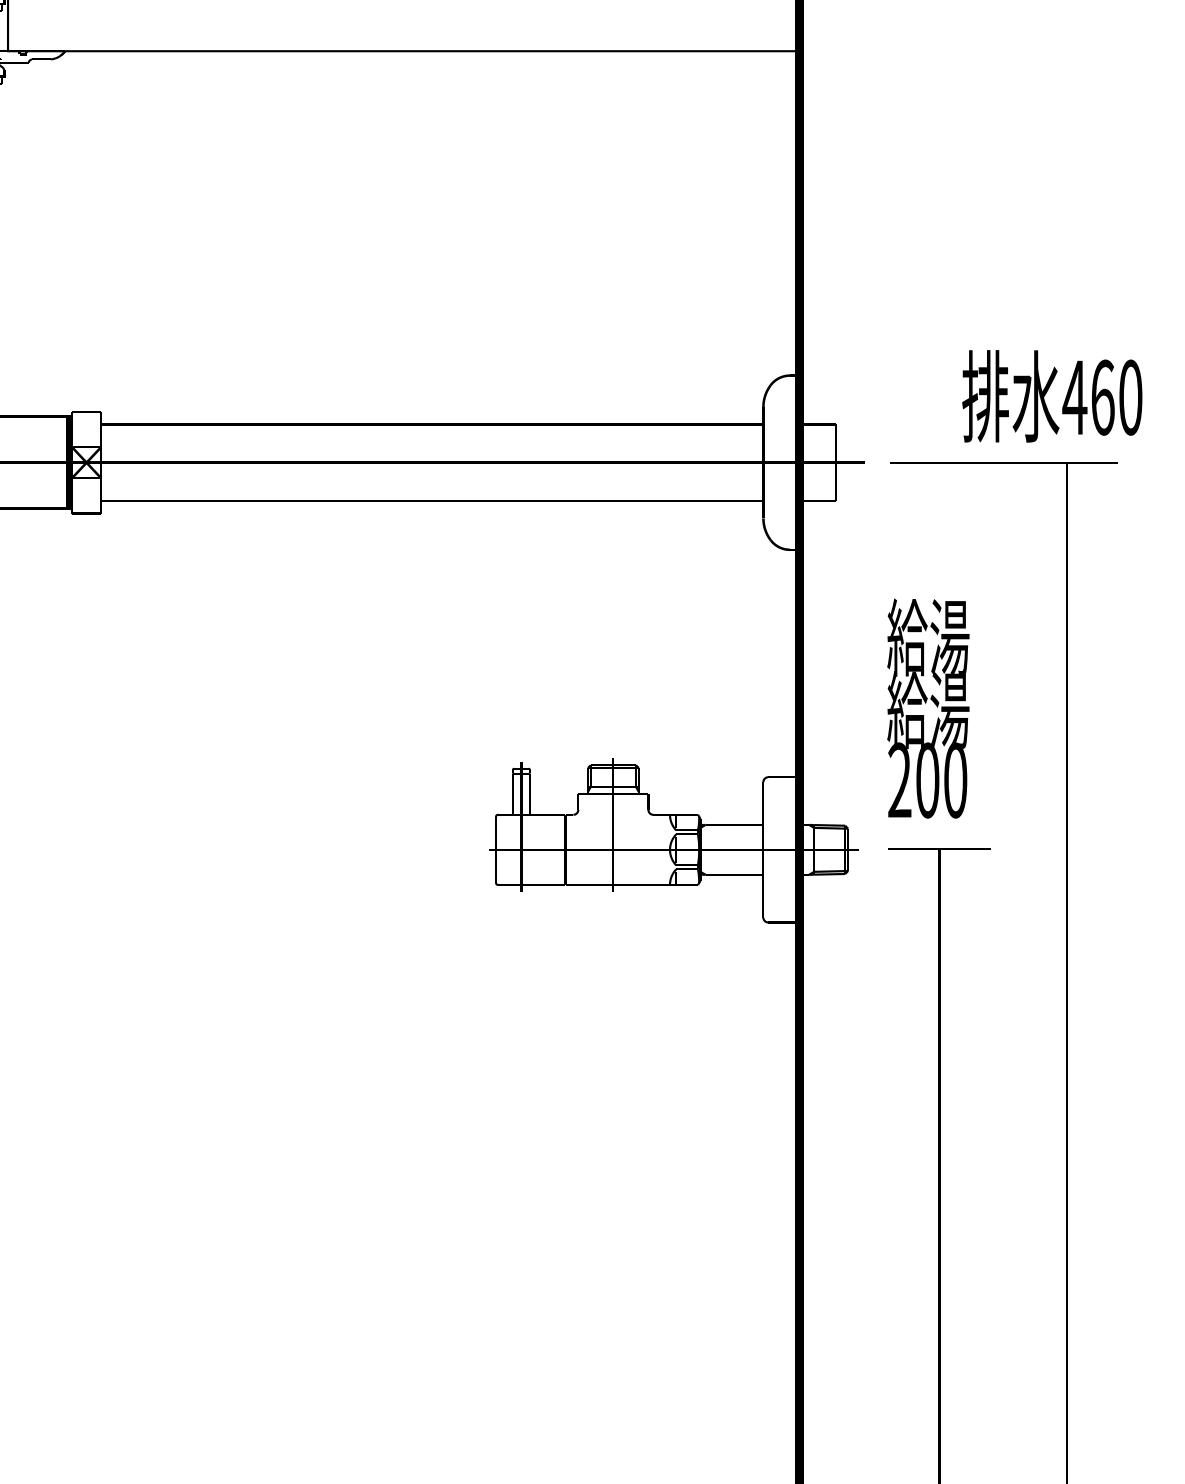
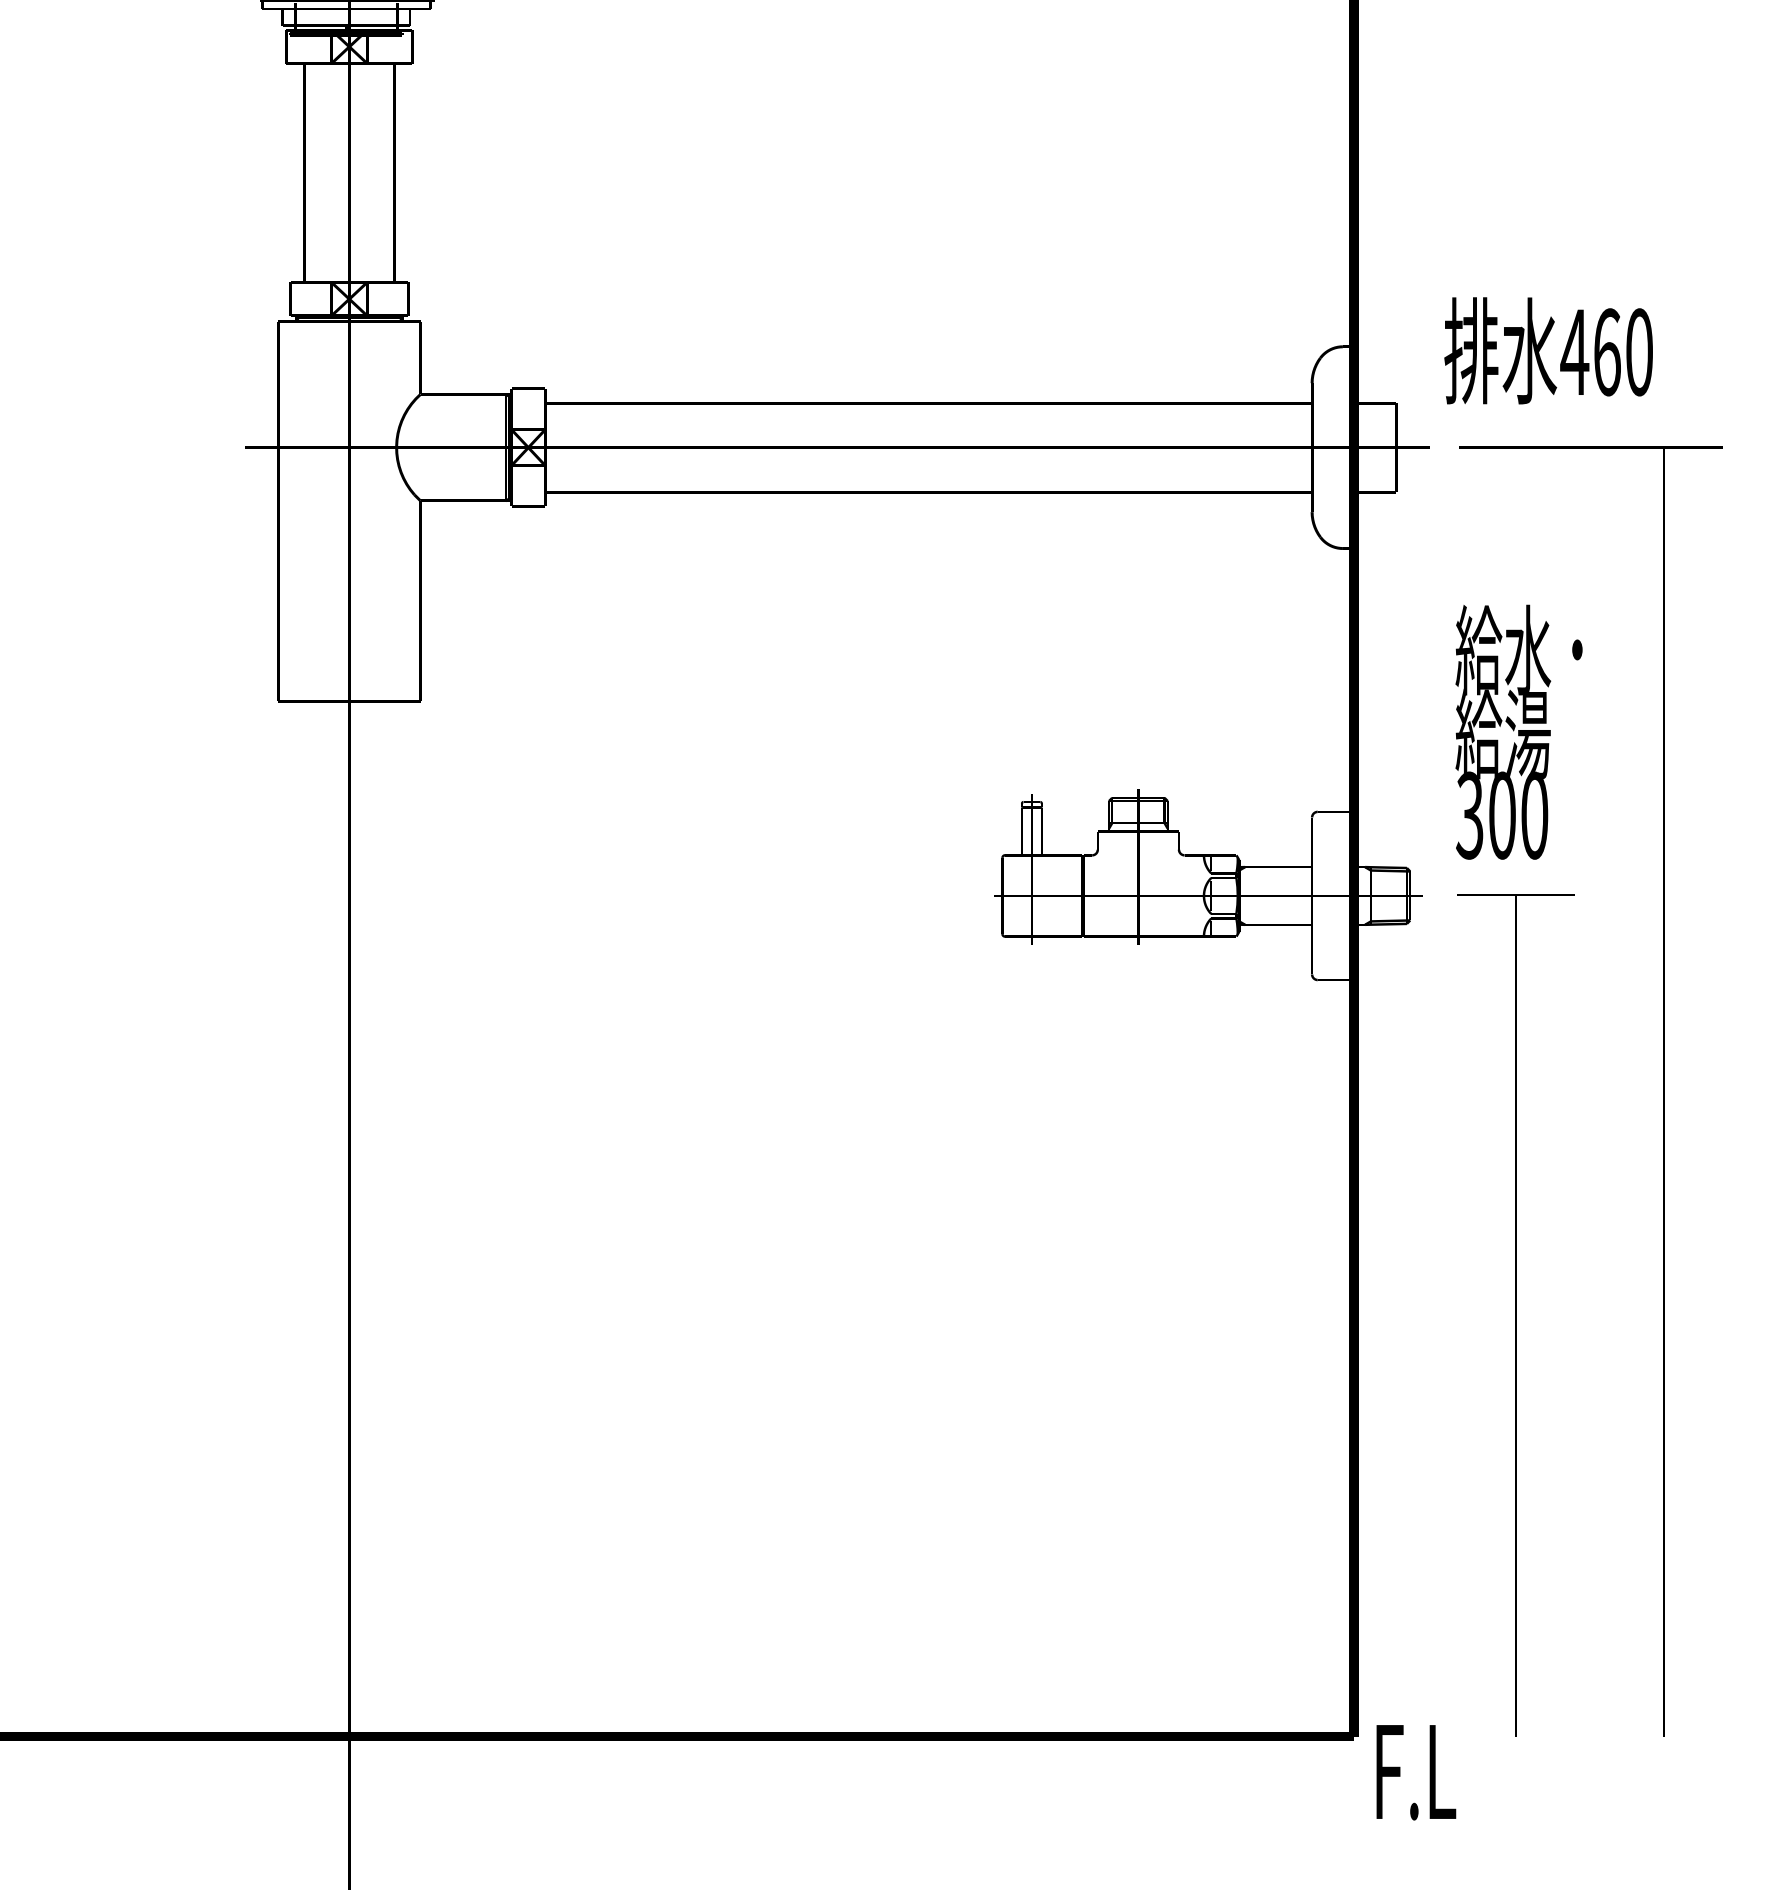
text: (1052, 396) -> (1548, 350), moved
text: (963, 637) -> (1543, 649), 給湯 -> 給水・
text: (899, 780) -> (1469, 815), 200 -> 300

